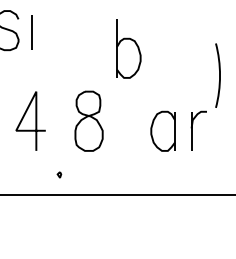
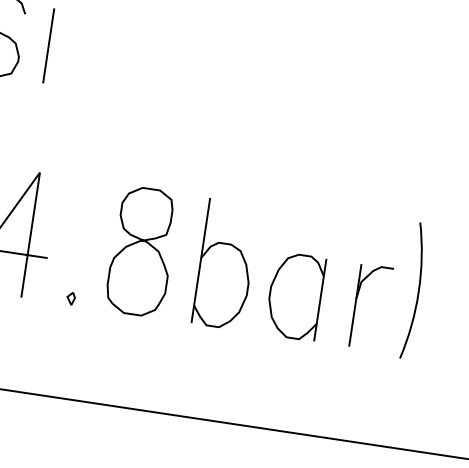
part: (128, 48) -> (225, 264), moved
curve: (219, 75) -> (417, 291), moved
part: (59, 174) -> (71, 297), moved

